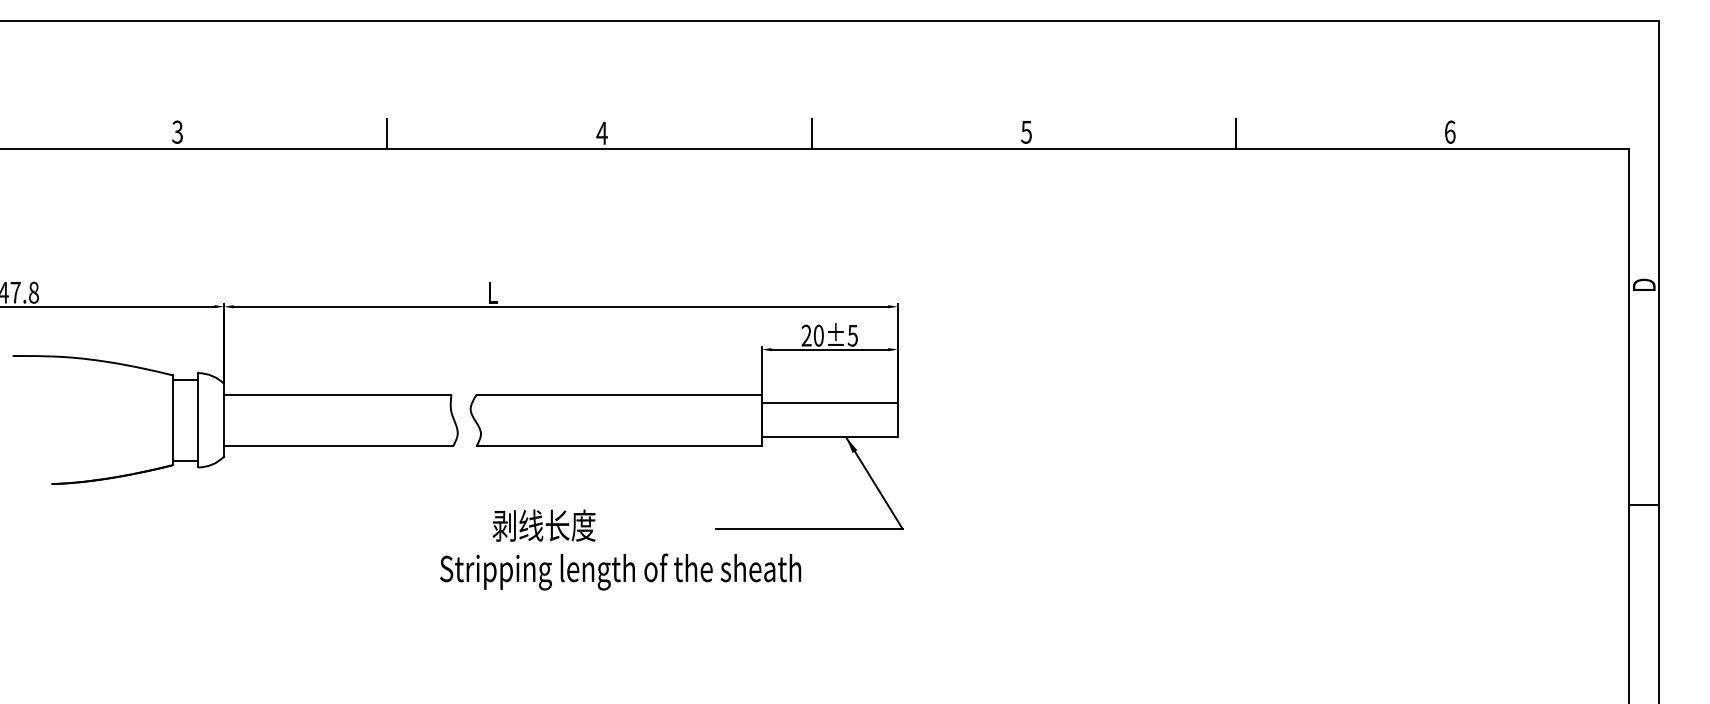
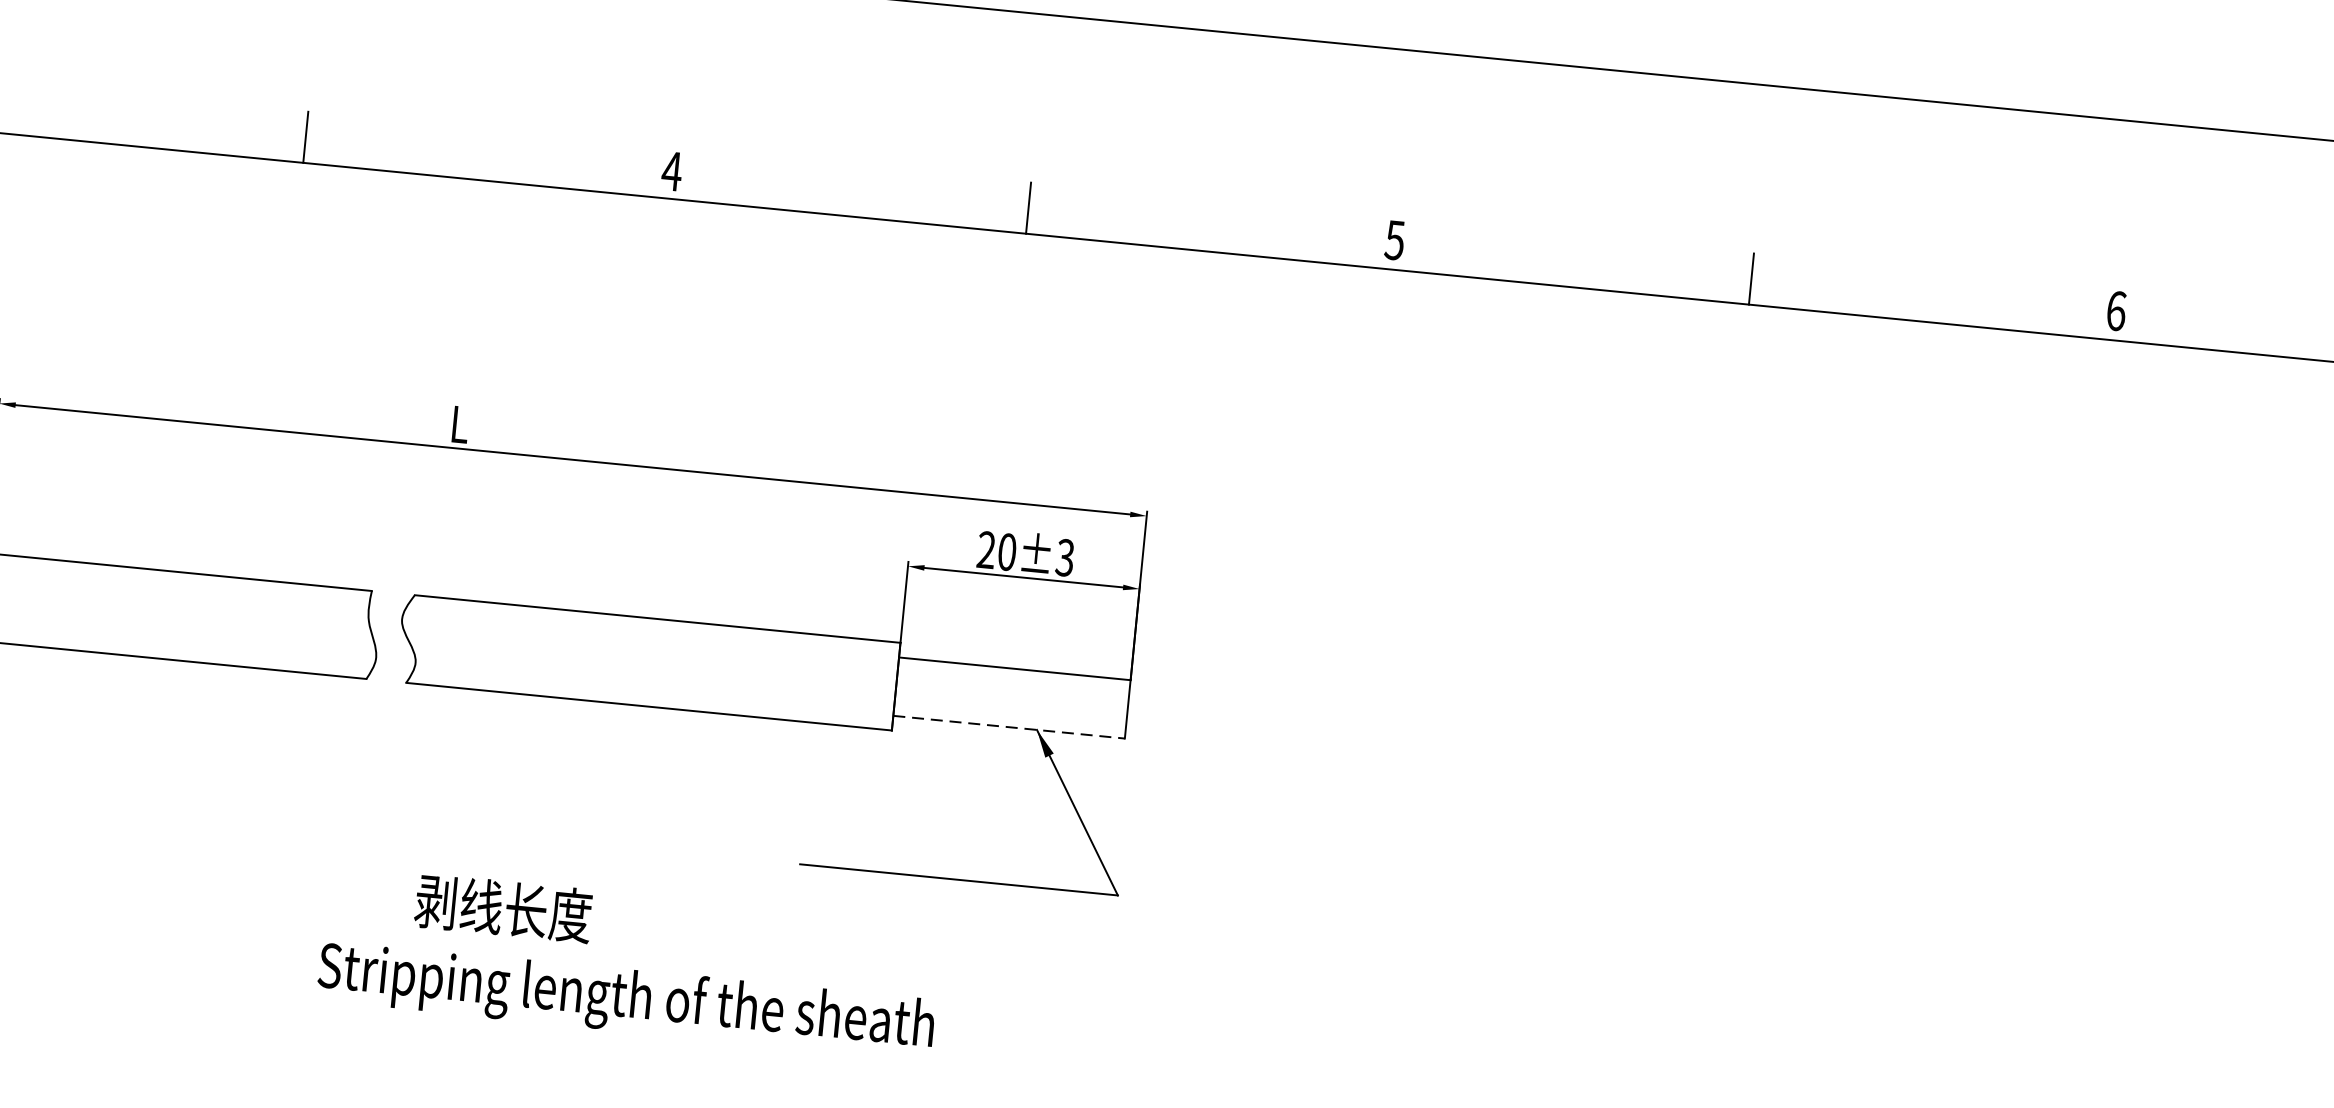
text: (852, 335) -> (1064, 557), 20±5 -> 20±3
line: (829, 437) -> (1008, 727), solid -> dashed
text: (620, 549) -> (629, 961), moved

